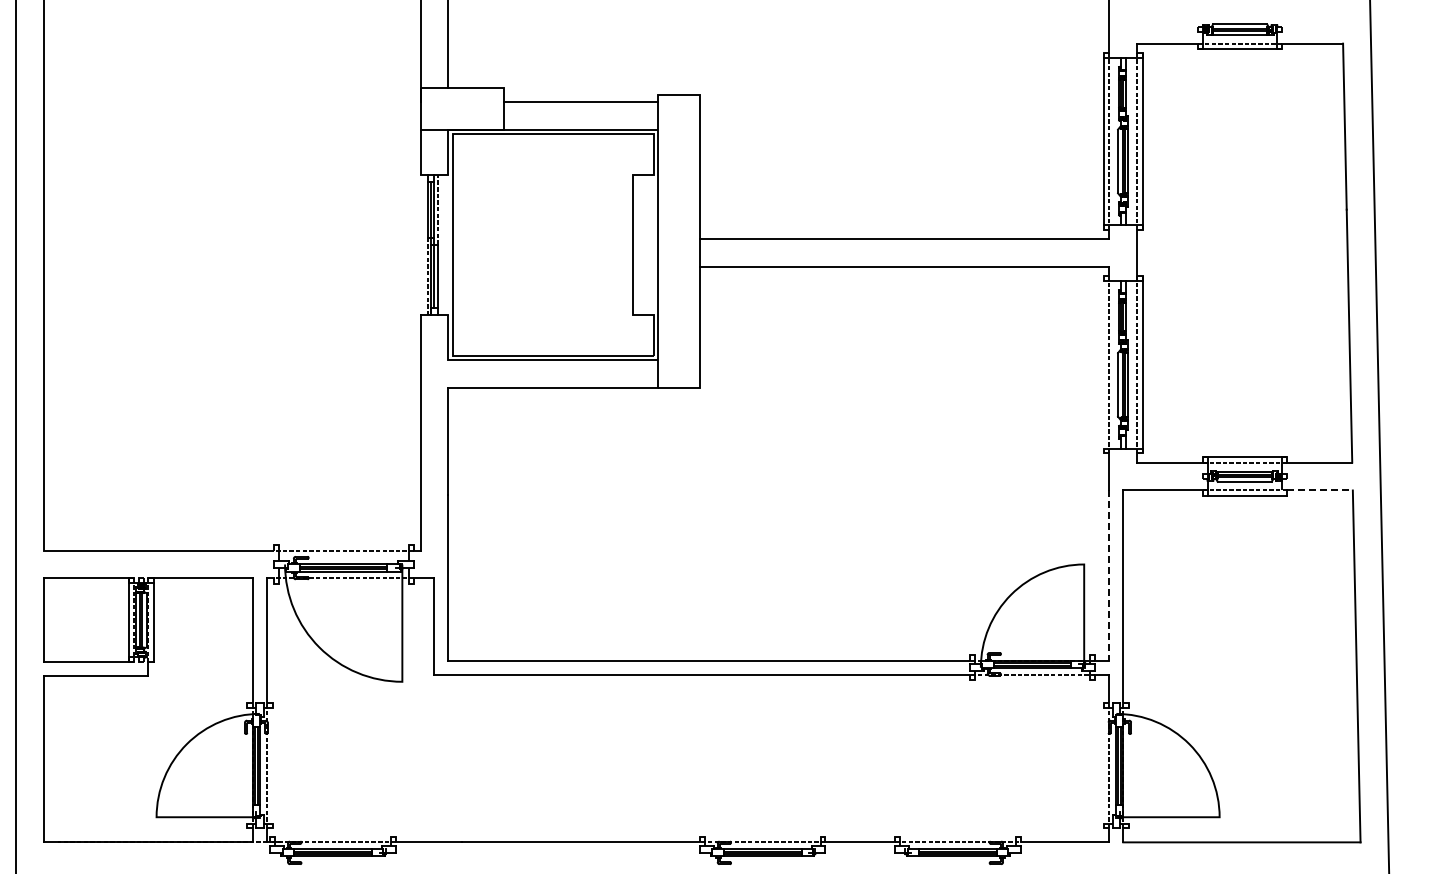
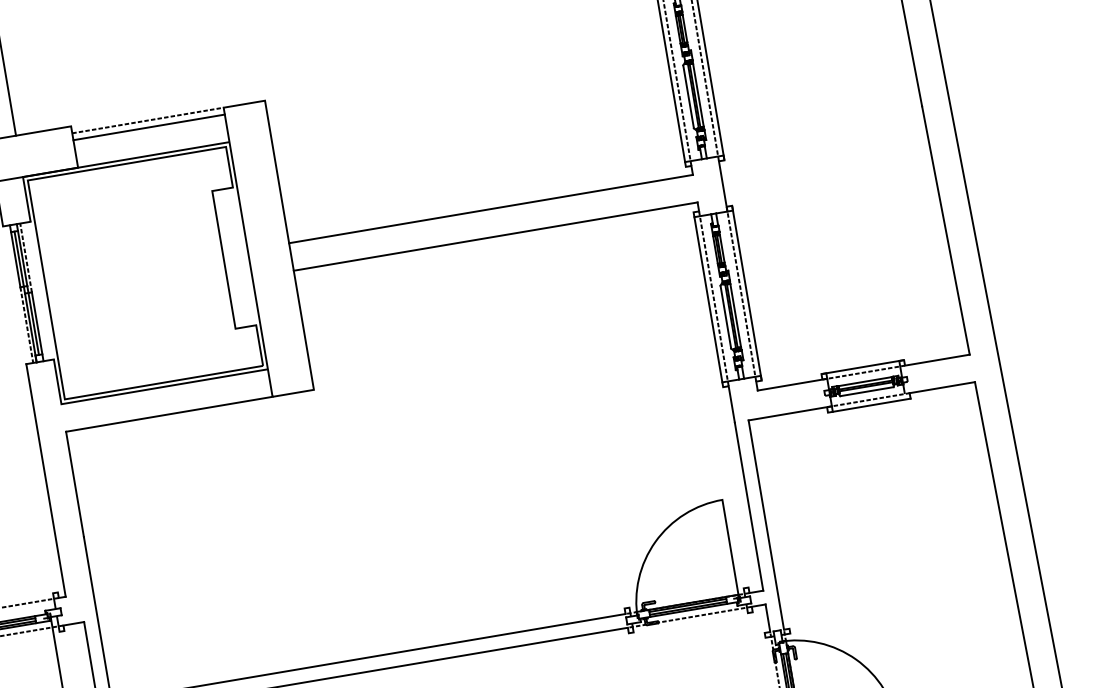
line: (580, 94) -> (147, 120), added
line: (1103, 364) -> (708, 299), added
line: (1320, 490) -> (943, 387), dashed -> solid
line: (1109, 576) -> (749, 507), dashed -> solid

